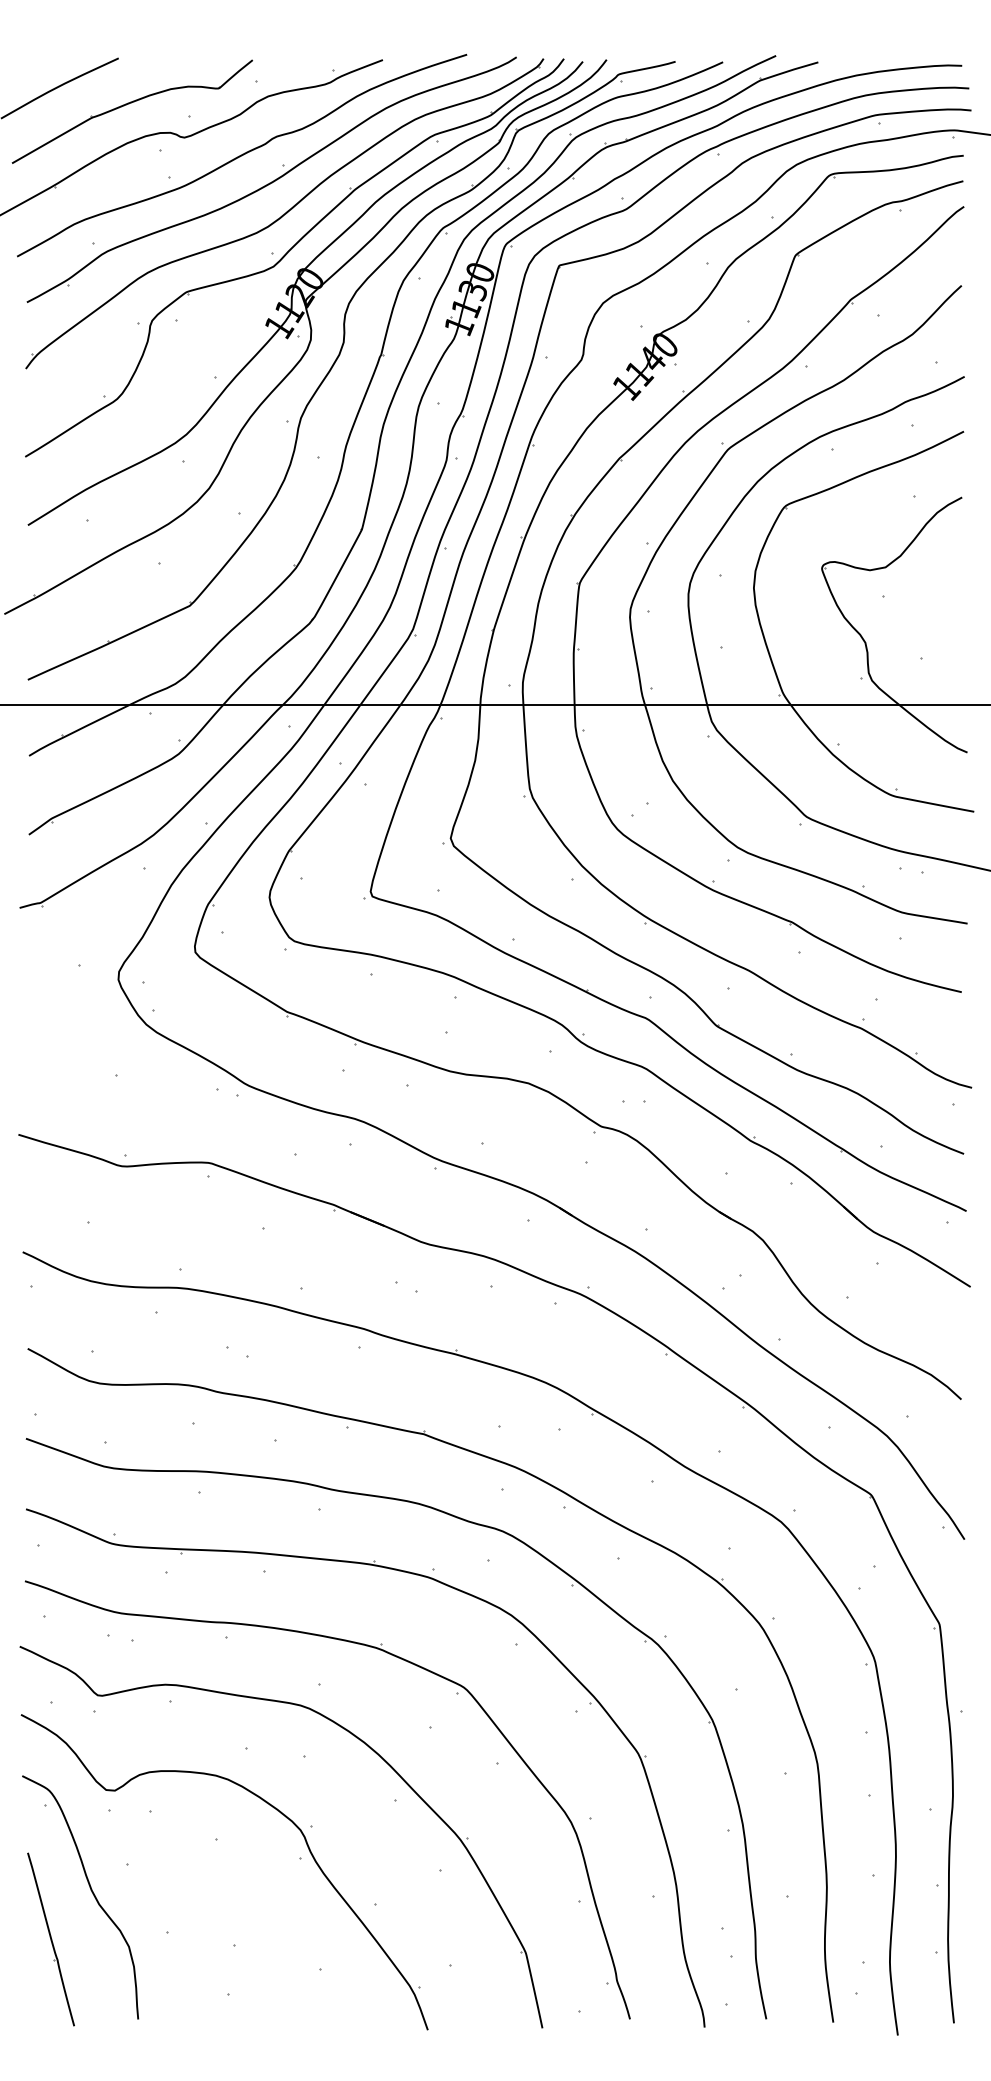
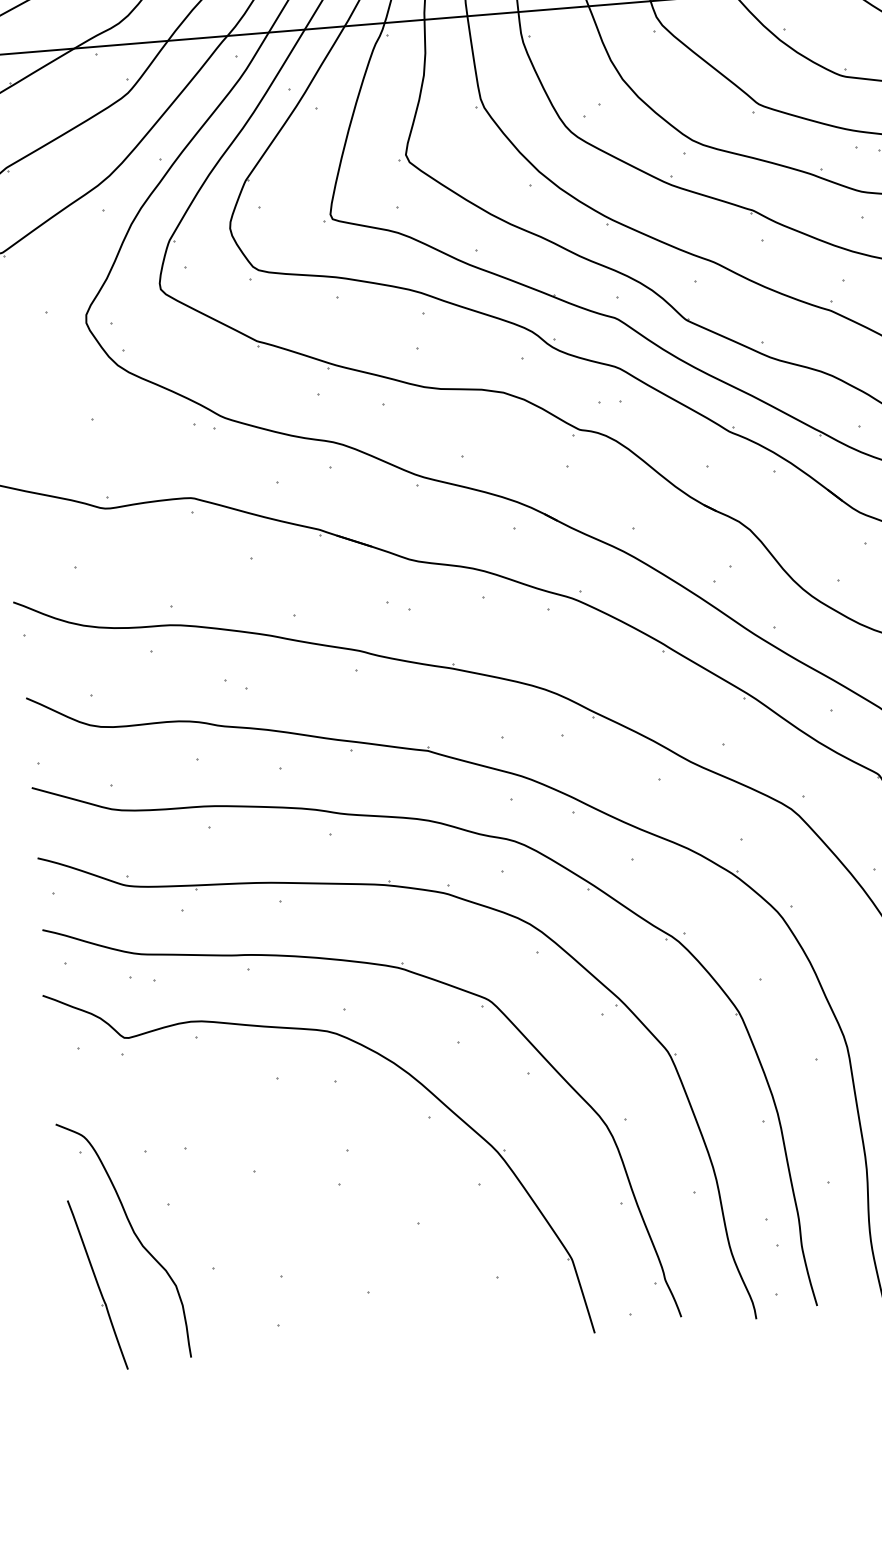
part: (273, 1808) -> (308, 1136), removed

